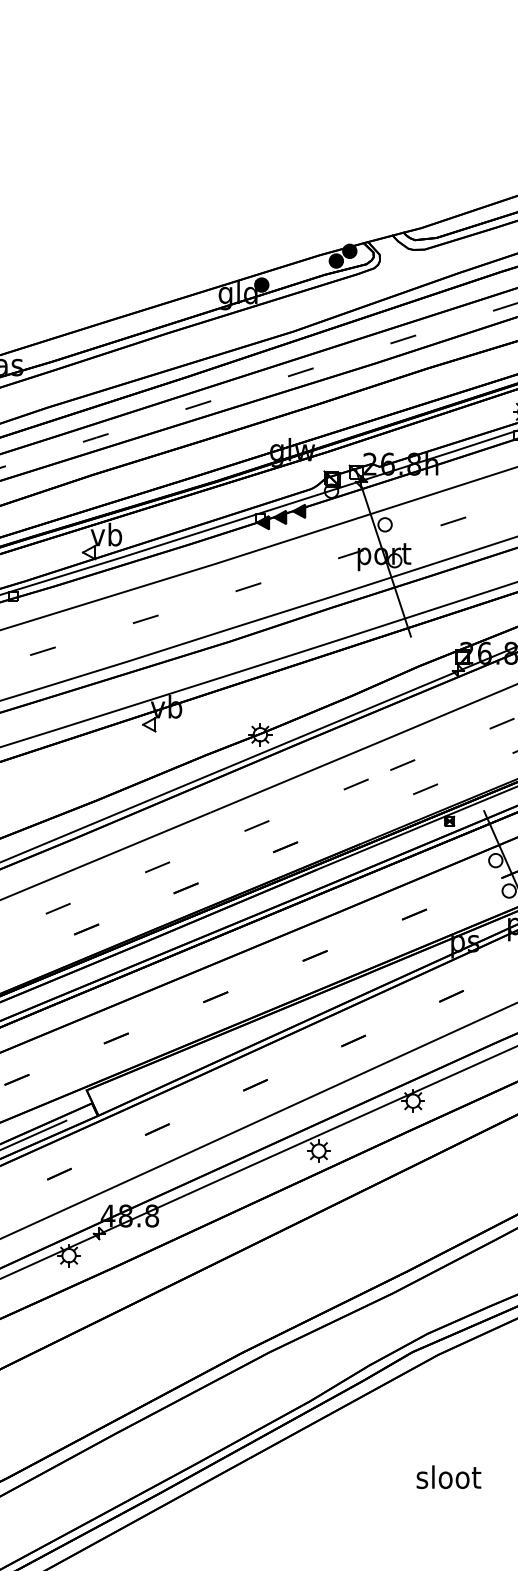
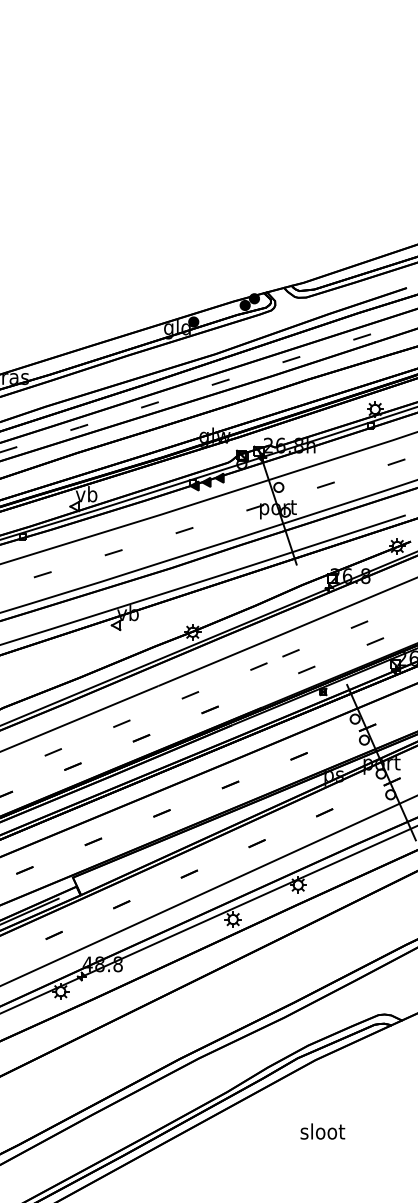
text: (448, 1477) -> (322, 1131), moved

